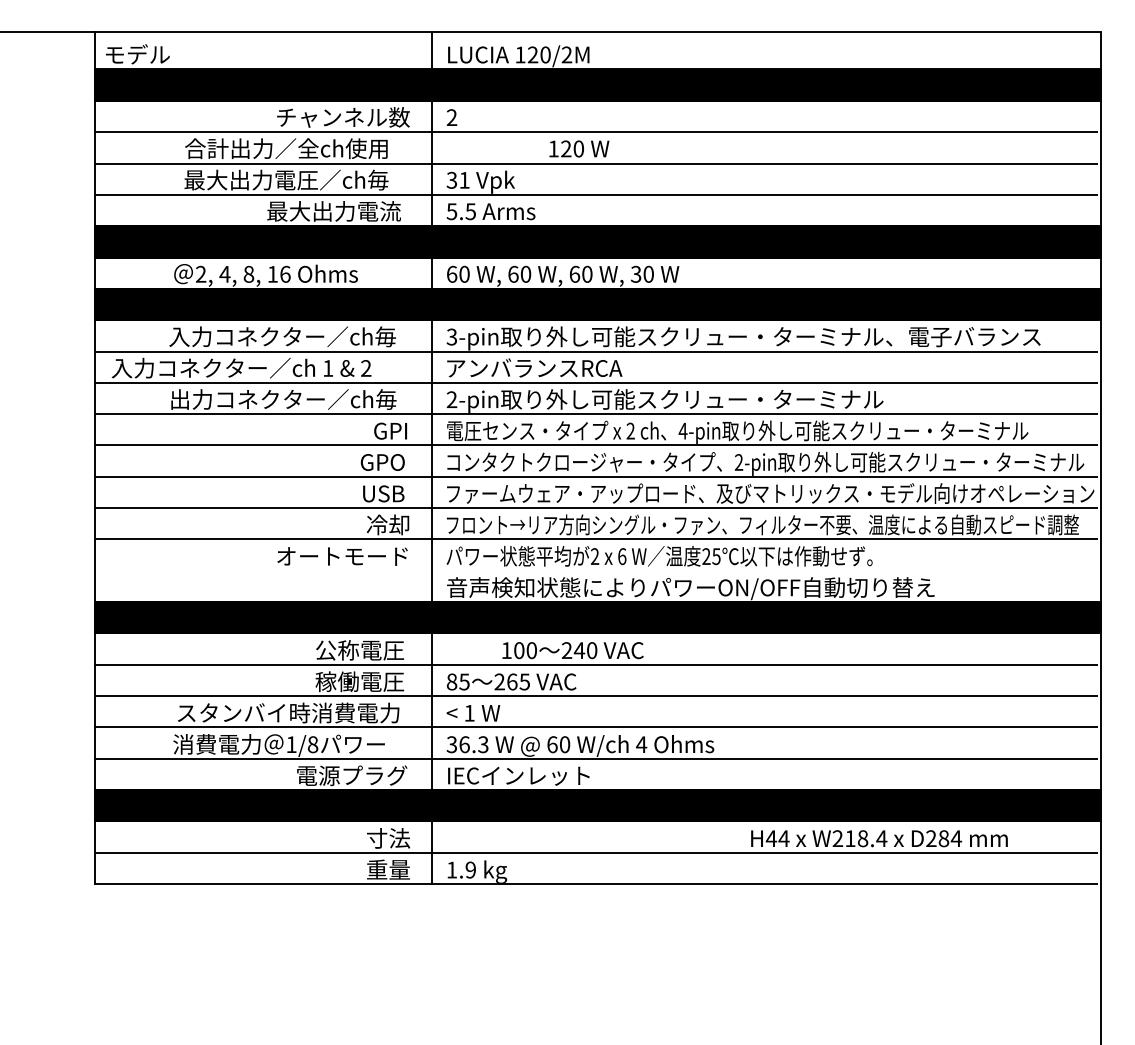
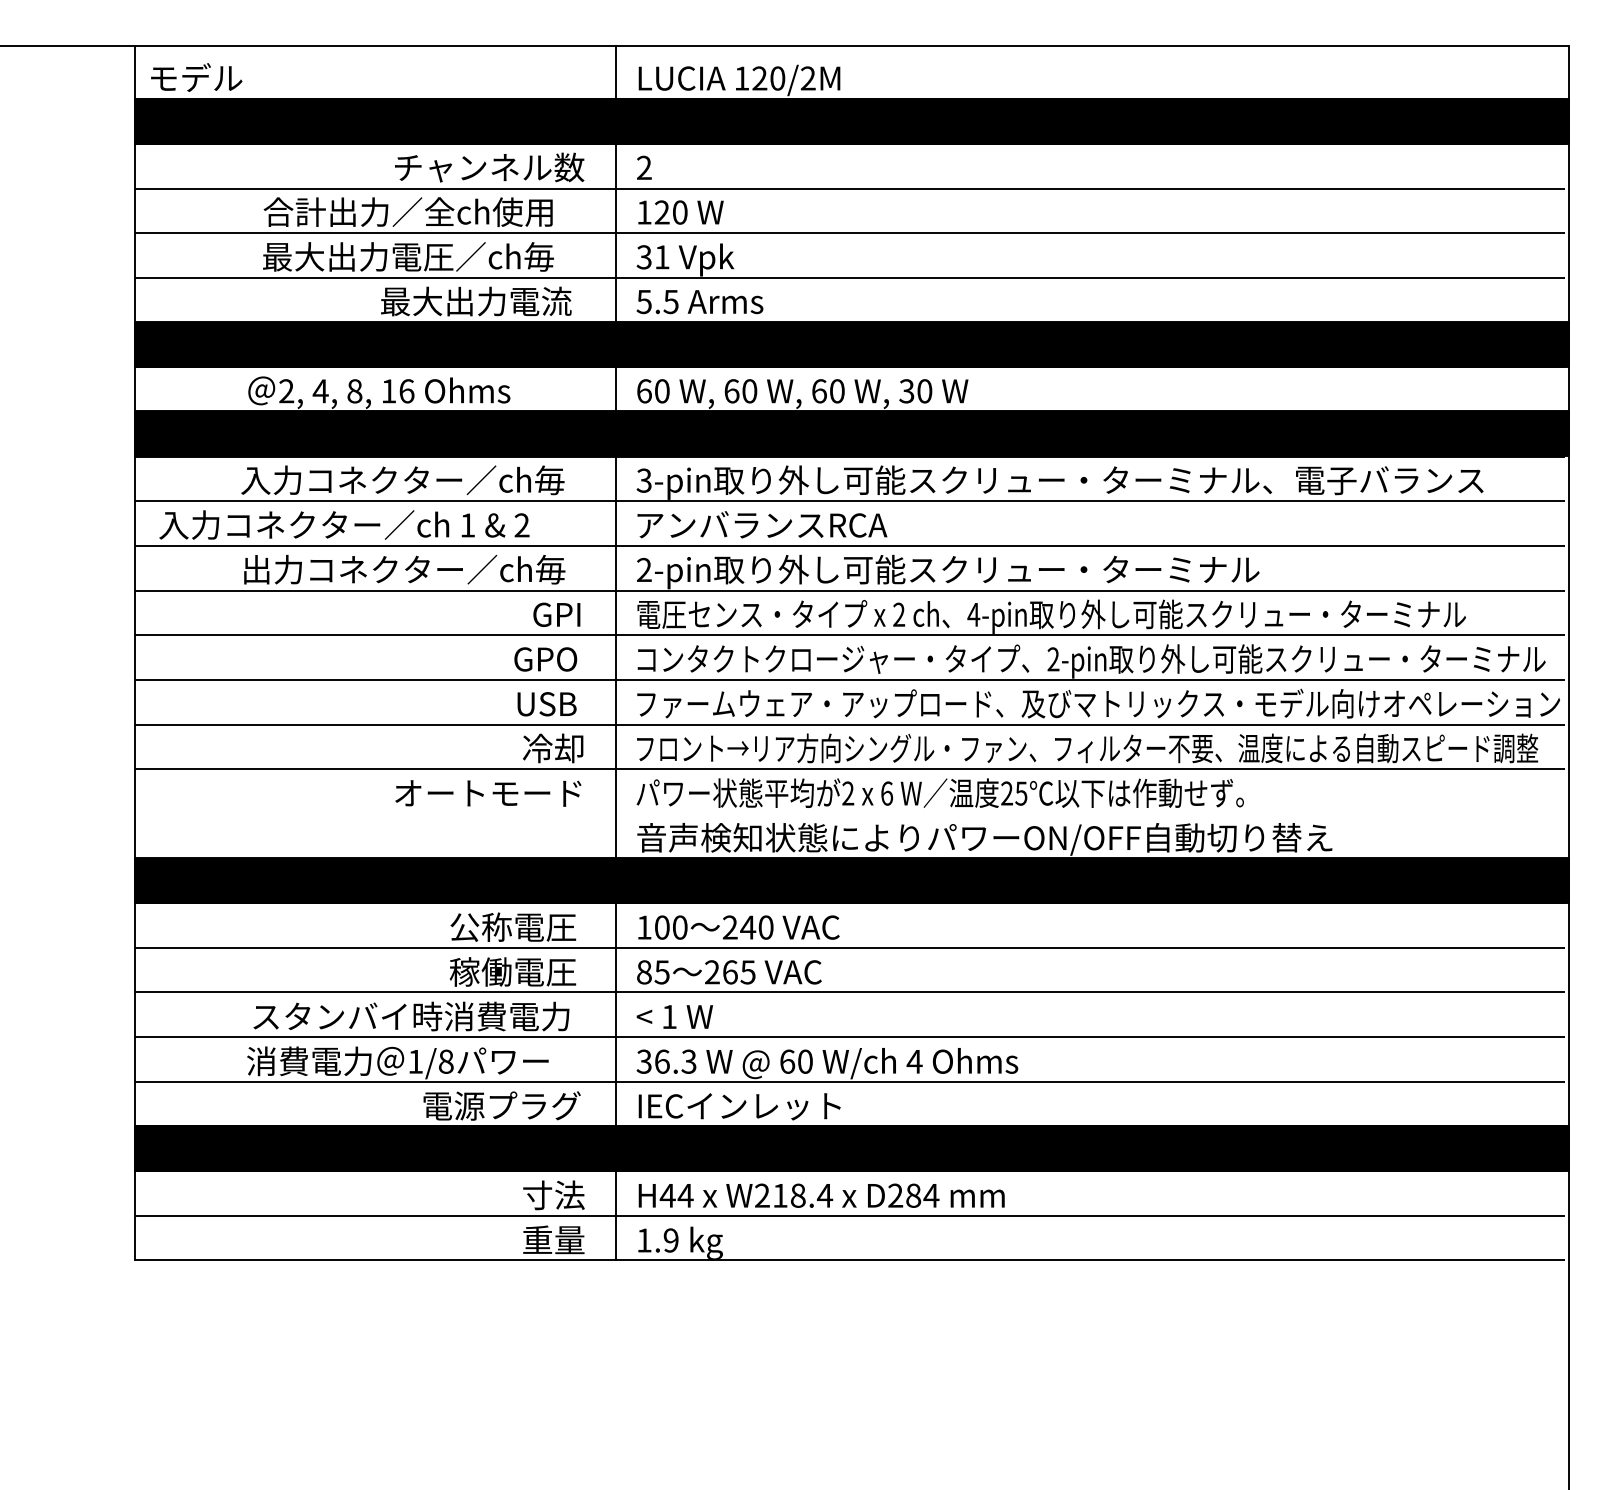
text: (579, 148) -> (680, 212), moved
text: (572, 650) -> (738, 927), moved
text: (879, 838) -> (821, 1195), moved

